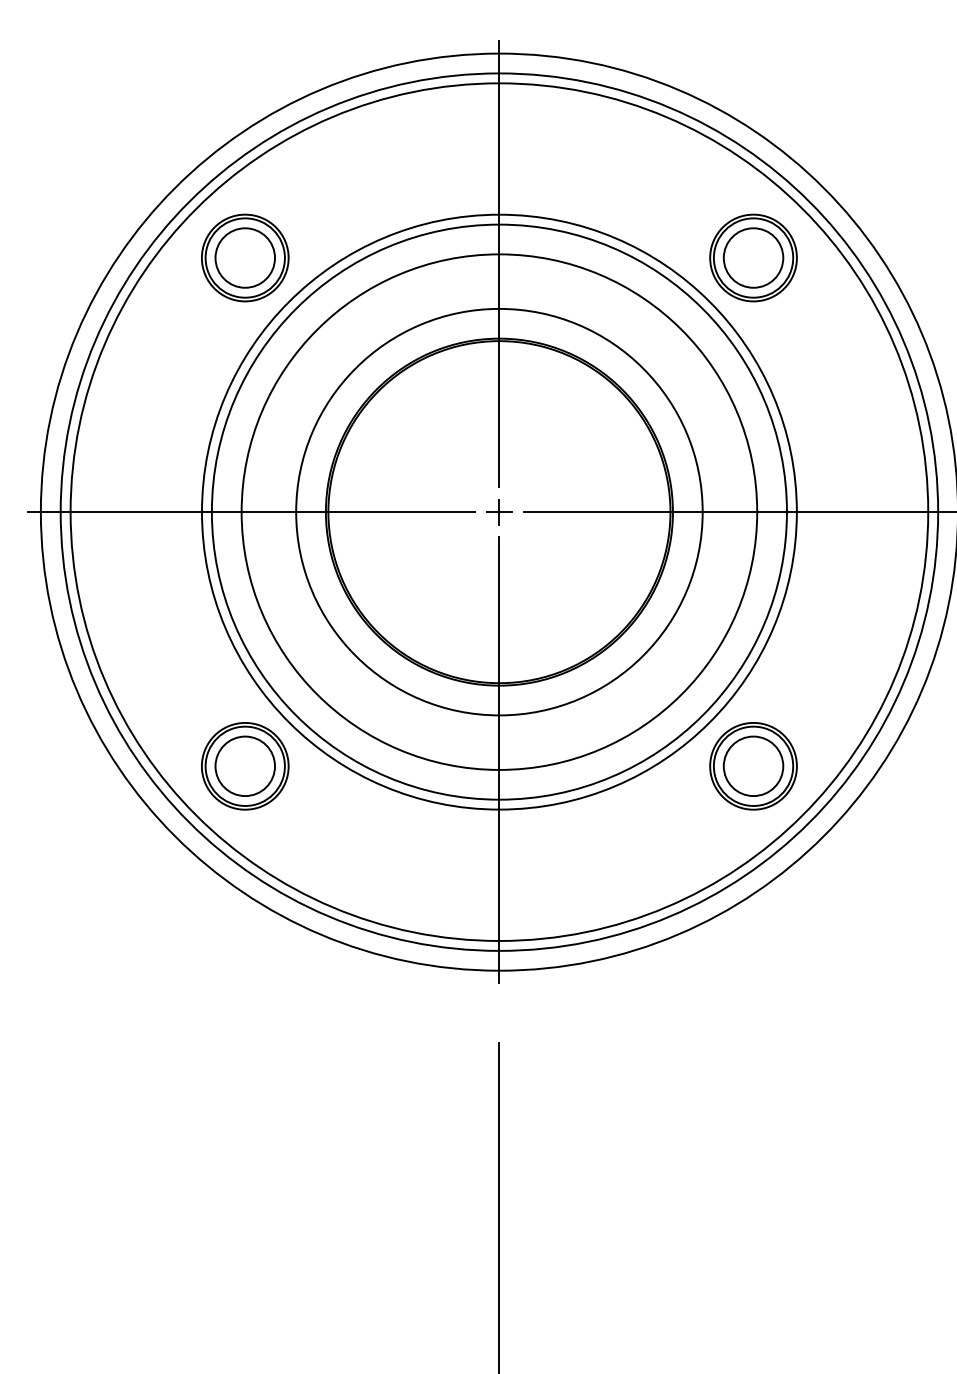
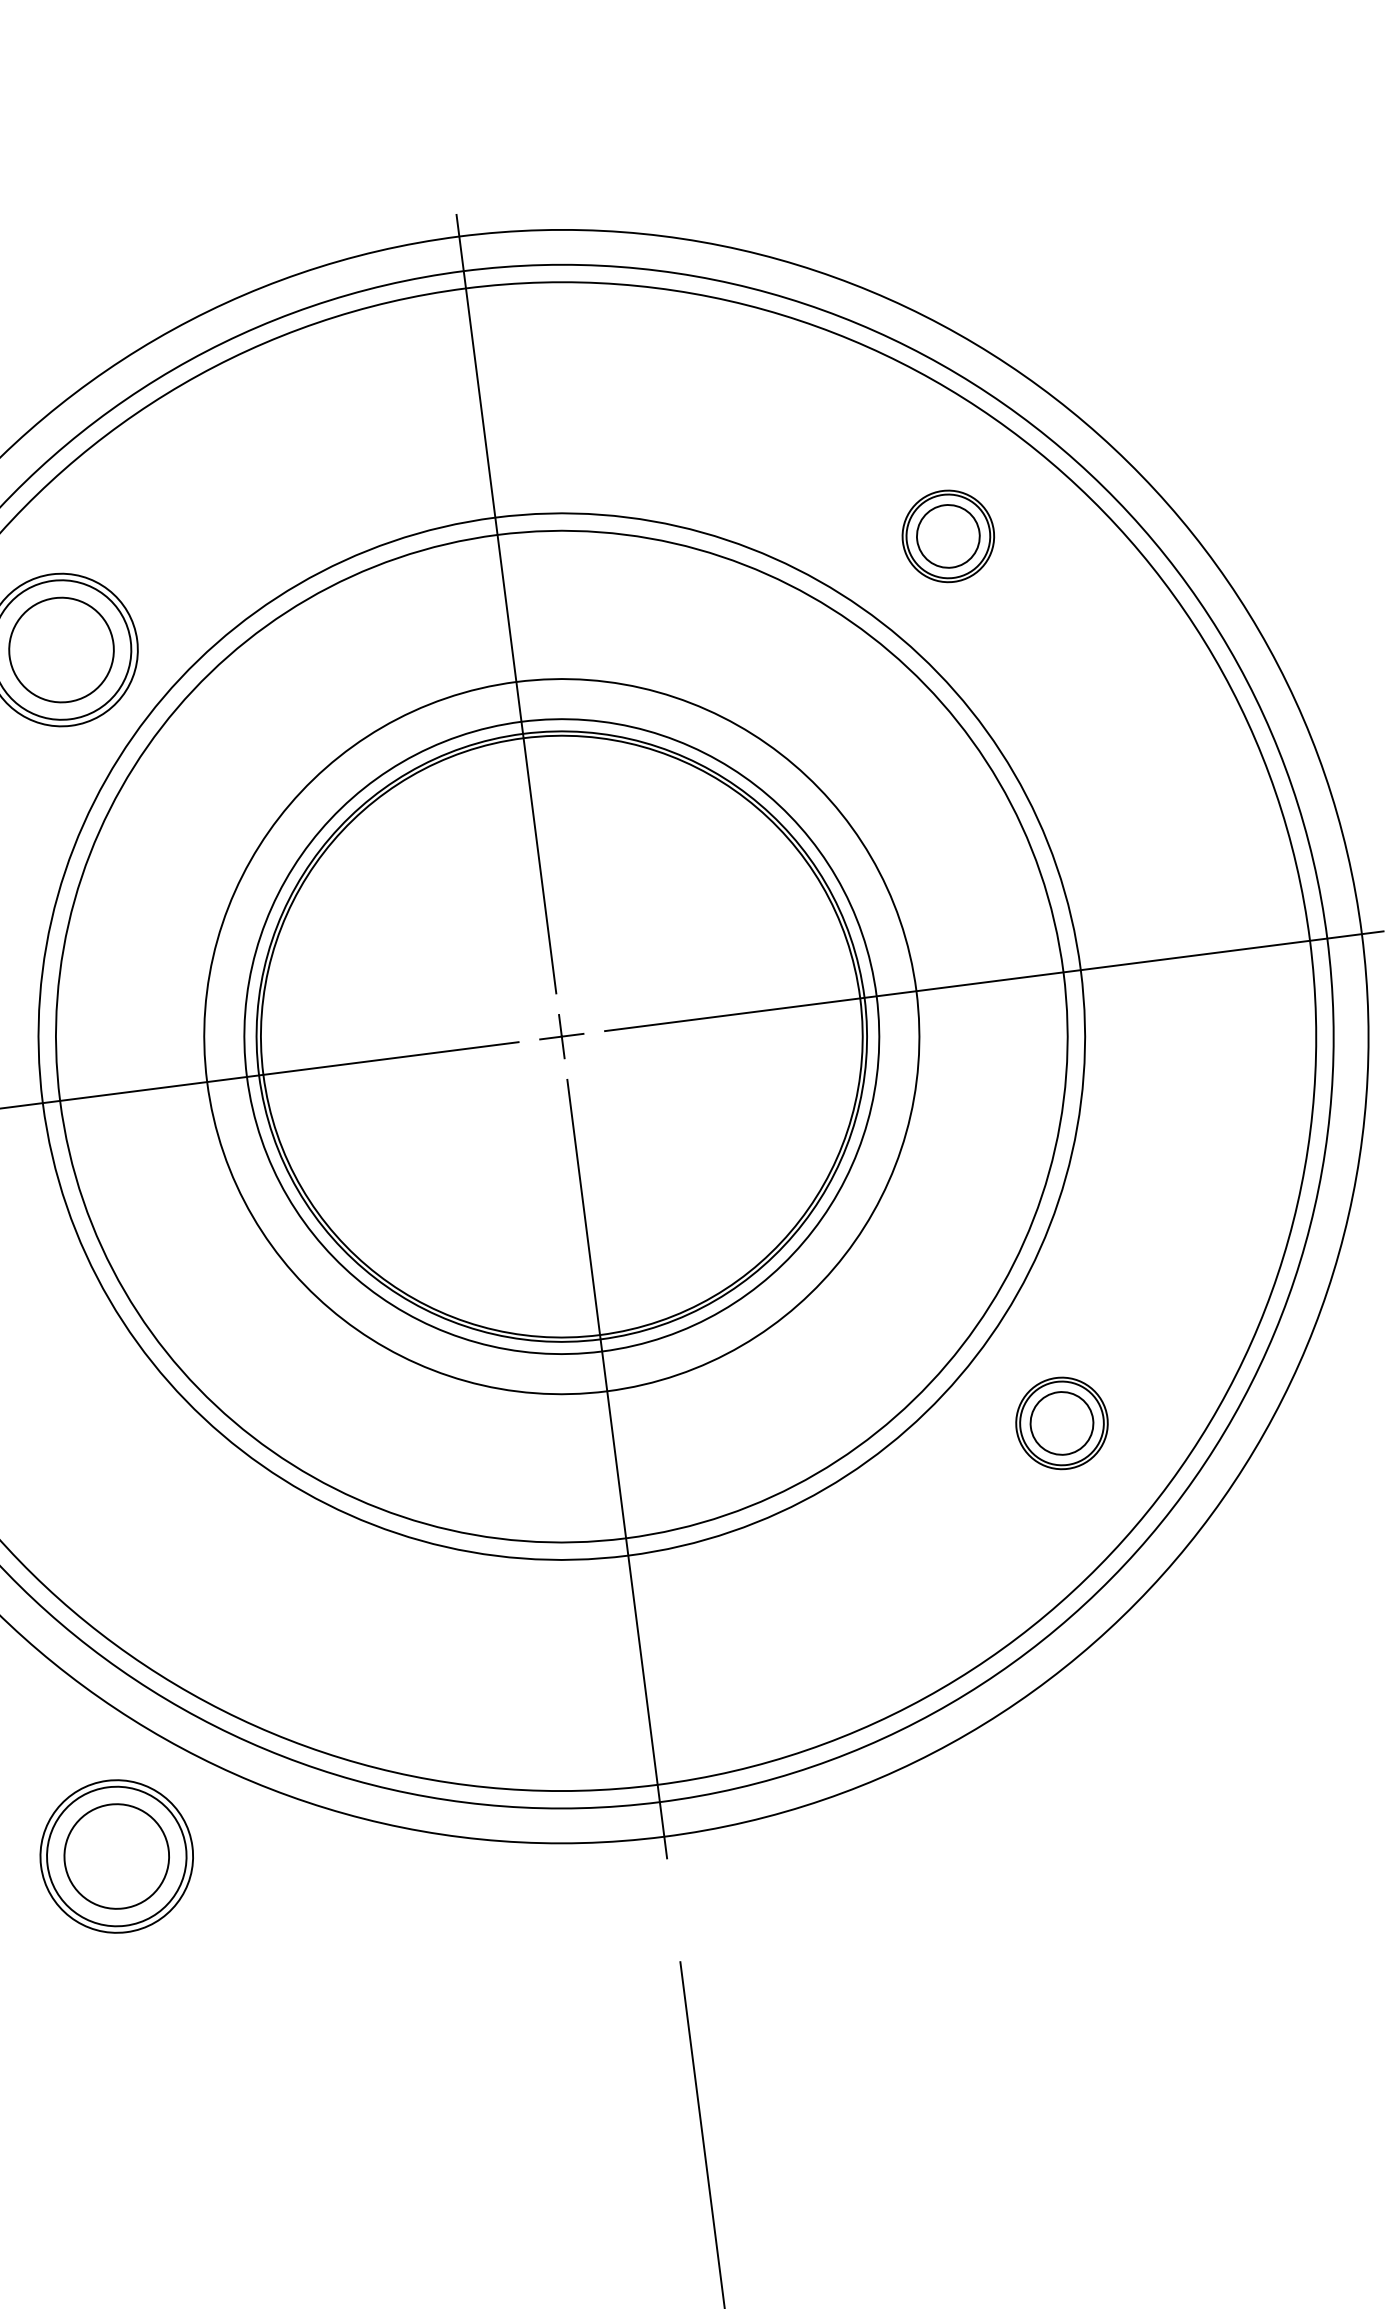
part: (753, 257) -> (948, 535), size x0.6
circle: (499, 511) -> (561, 1035), size x0.7
part: (245, 766) -> (117, 1856), moved
part: (753, 766) -> (1061, 1423), size x0.6

